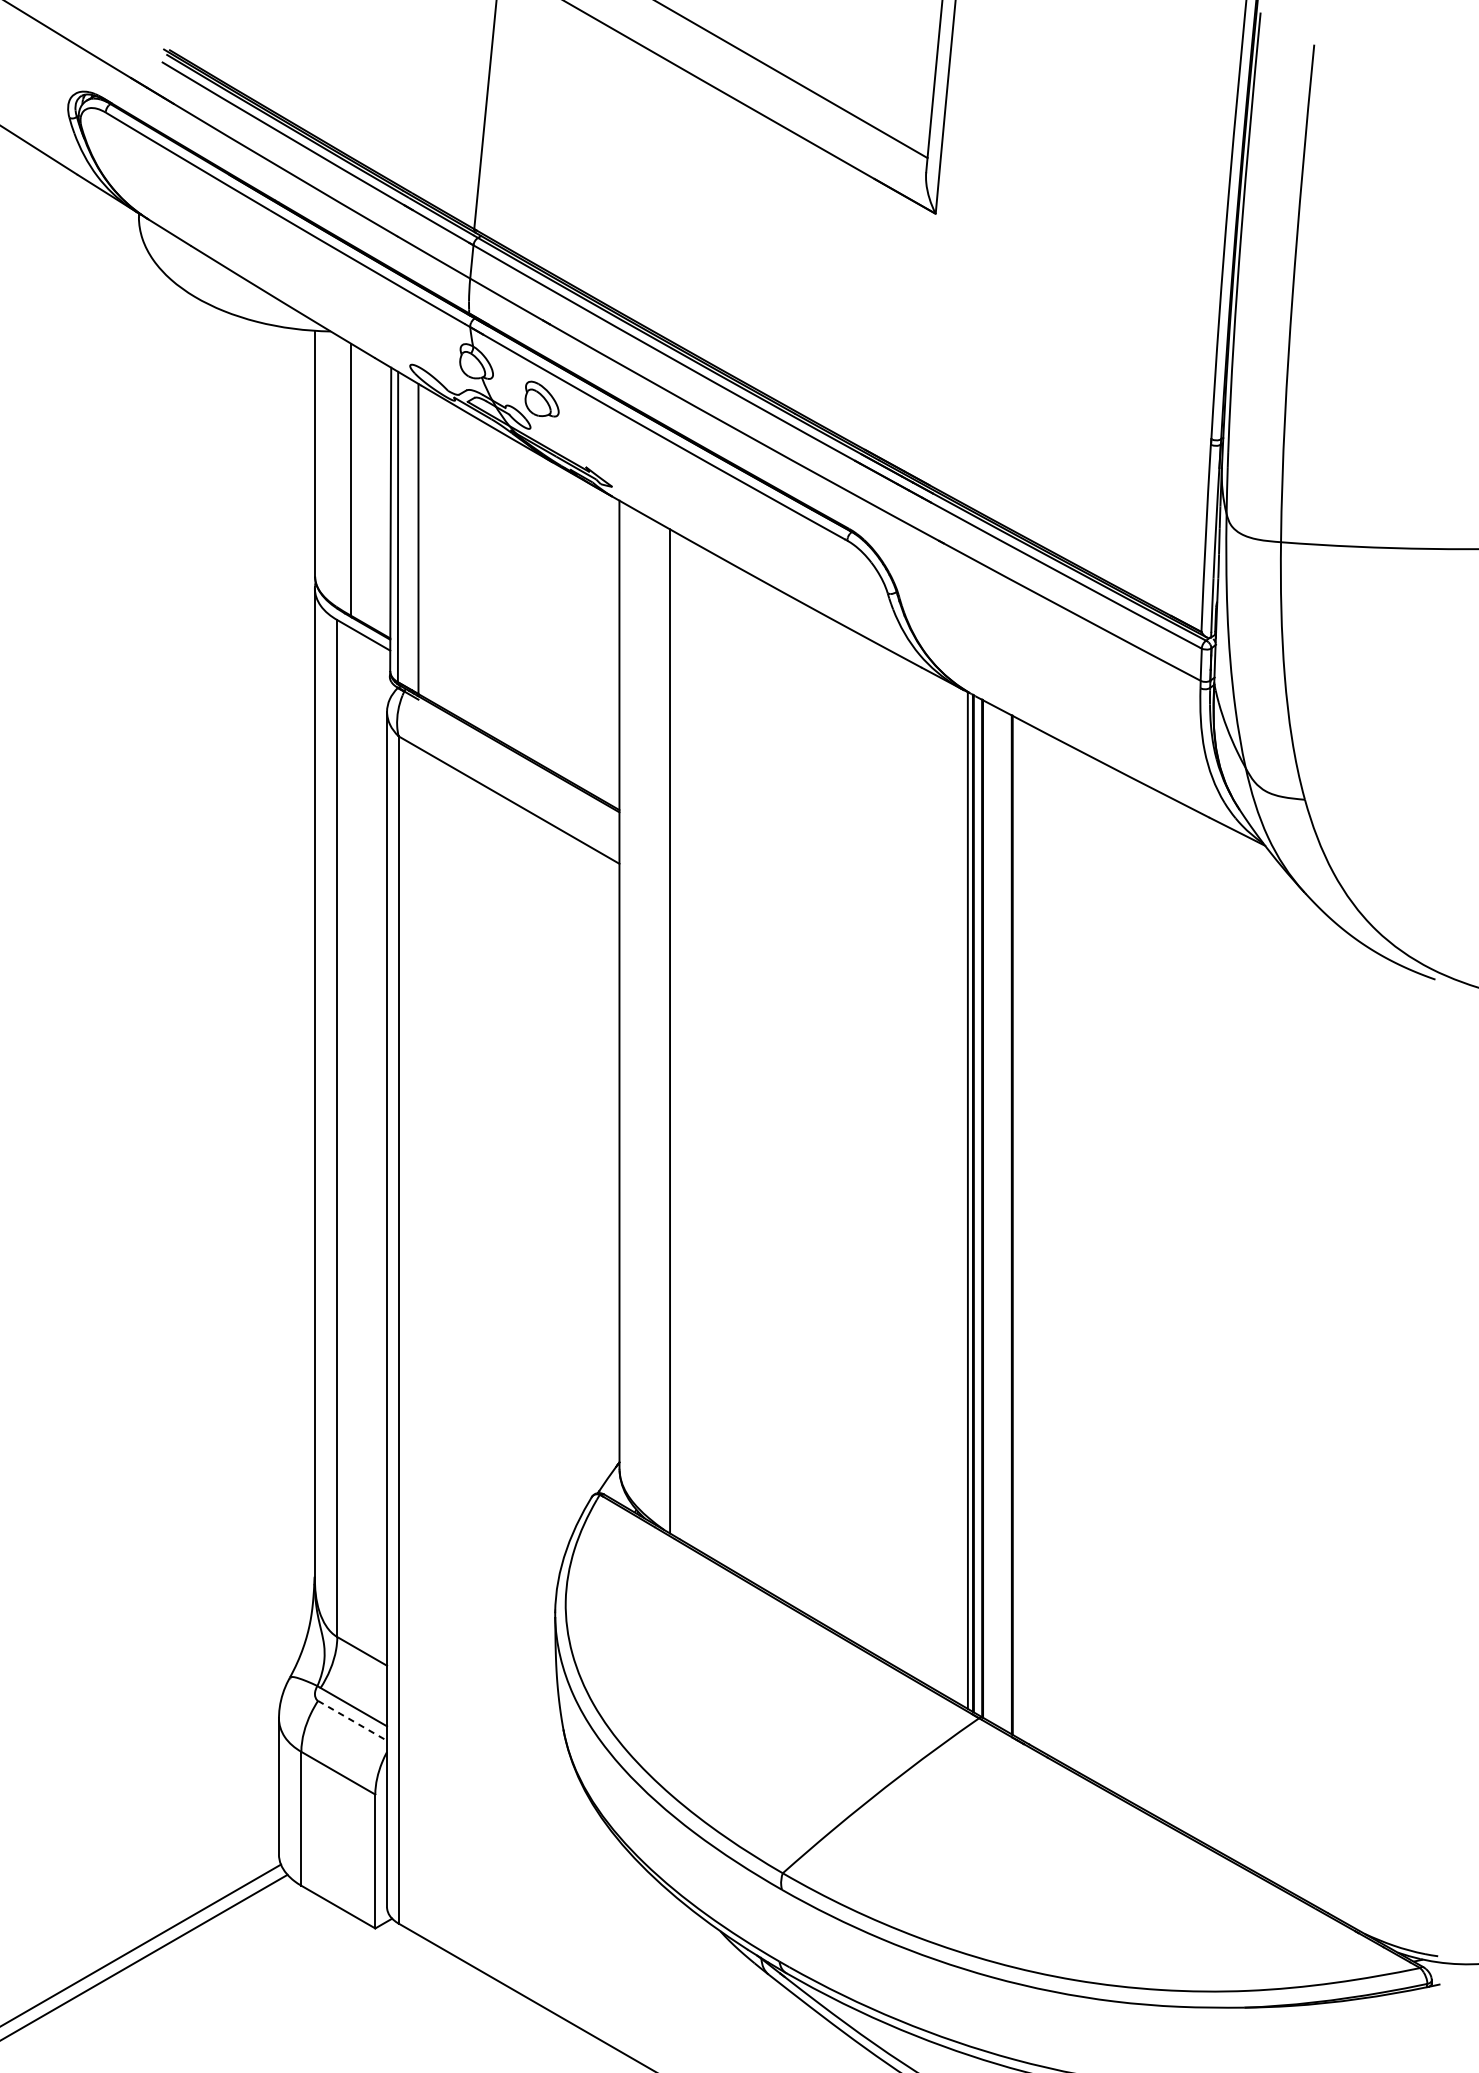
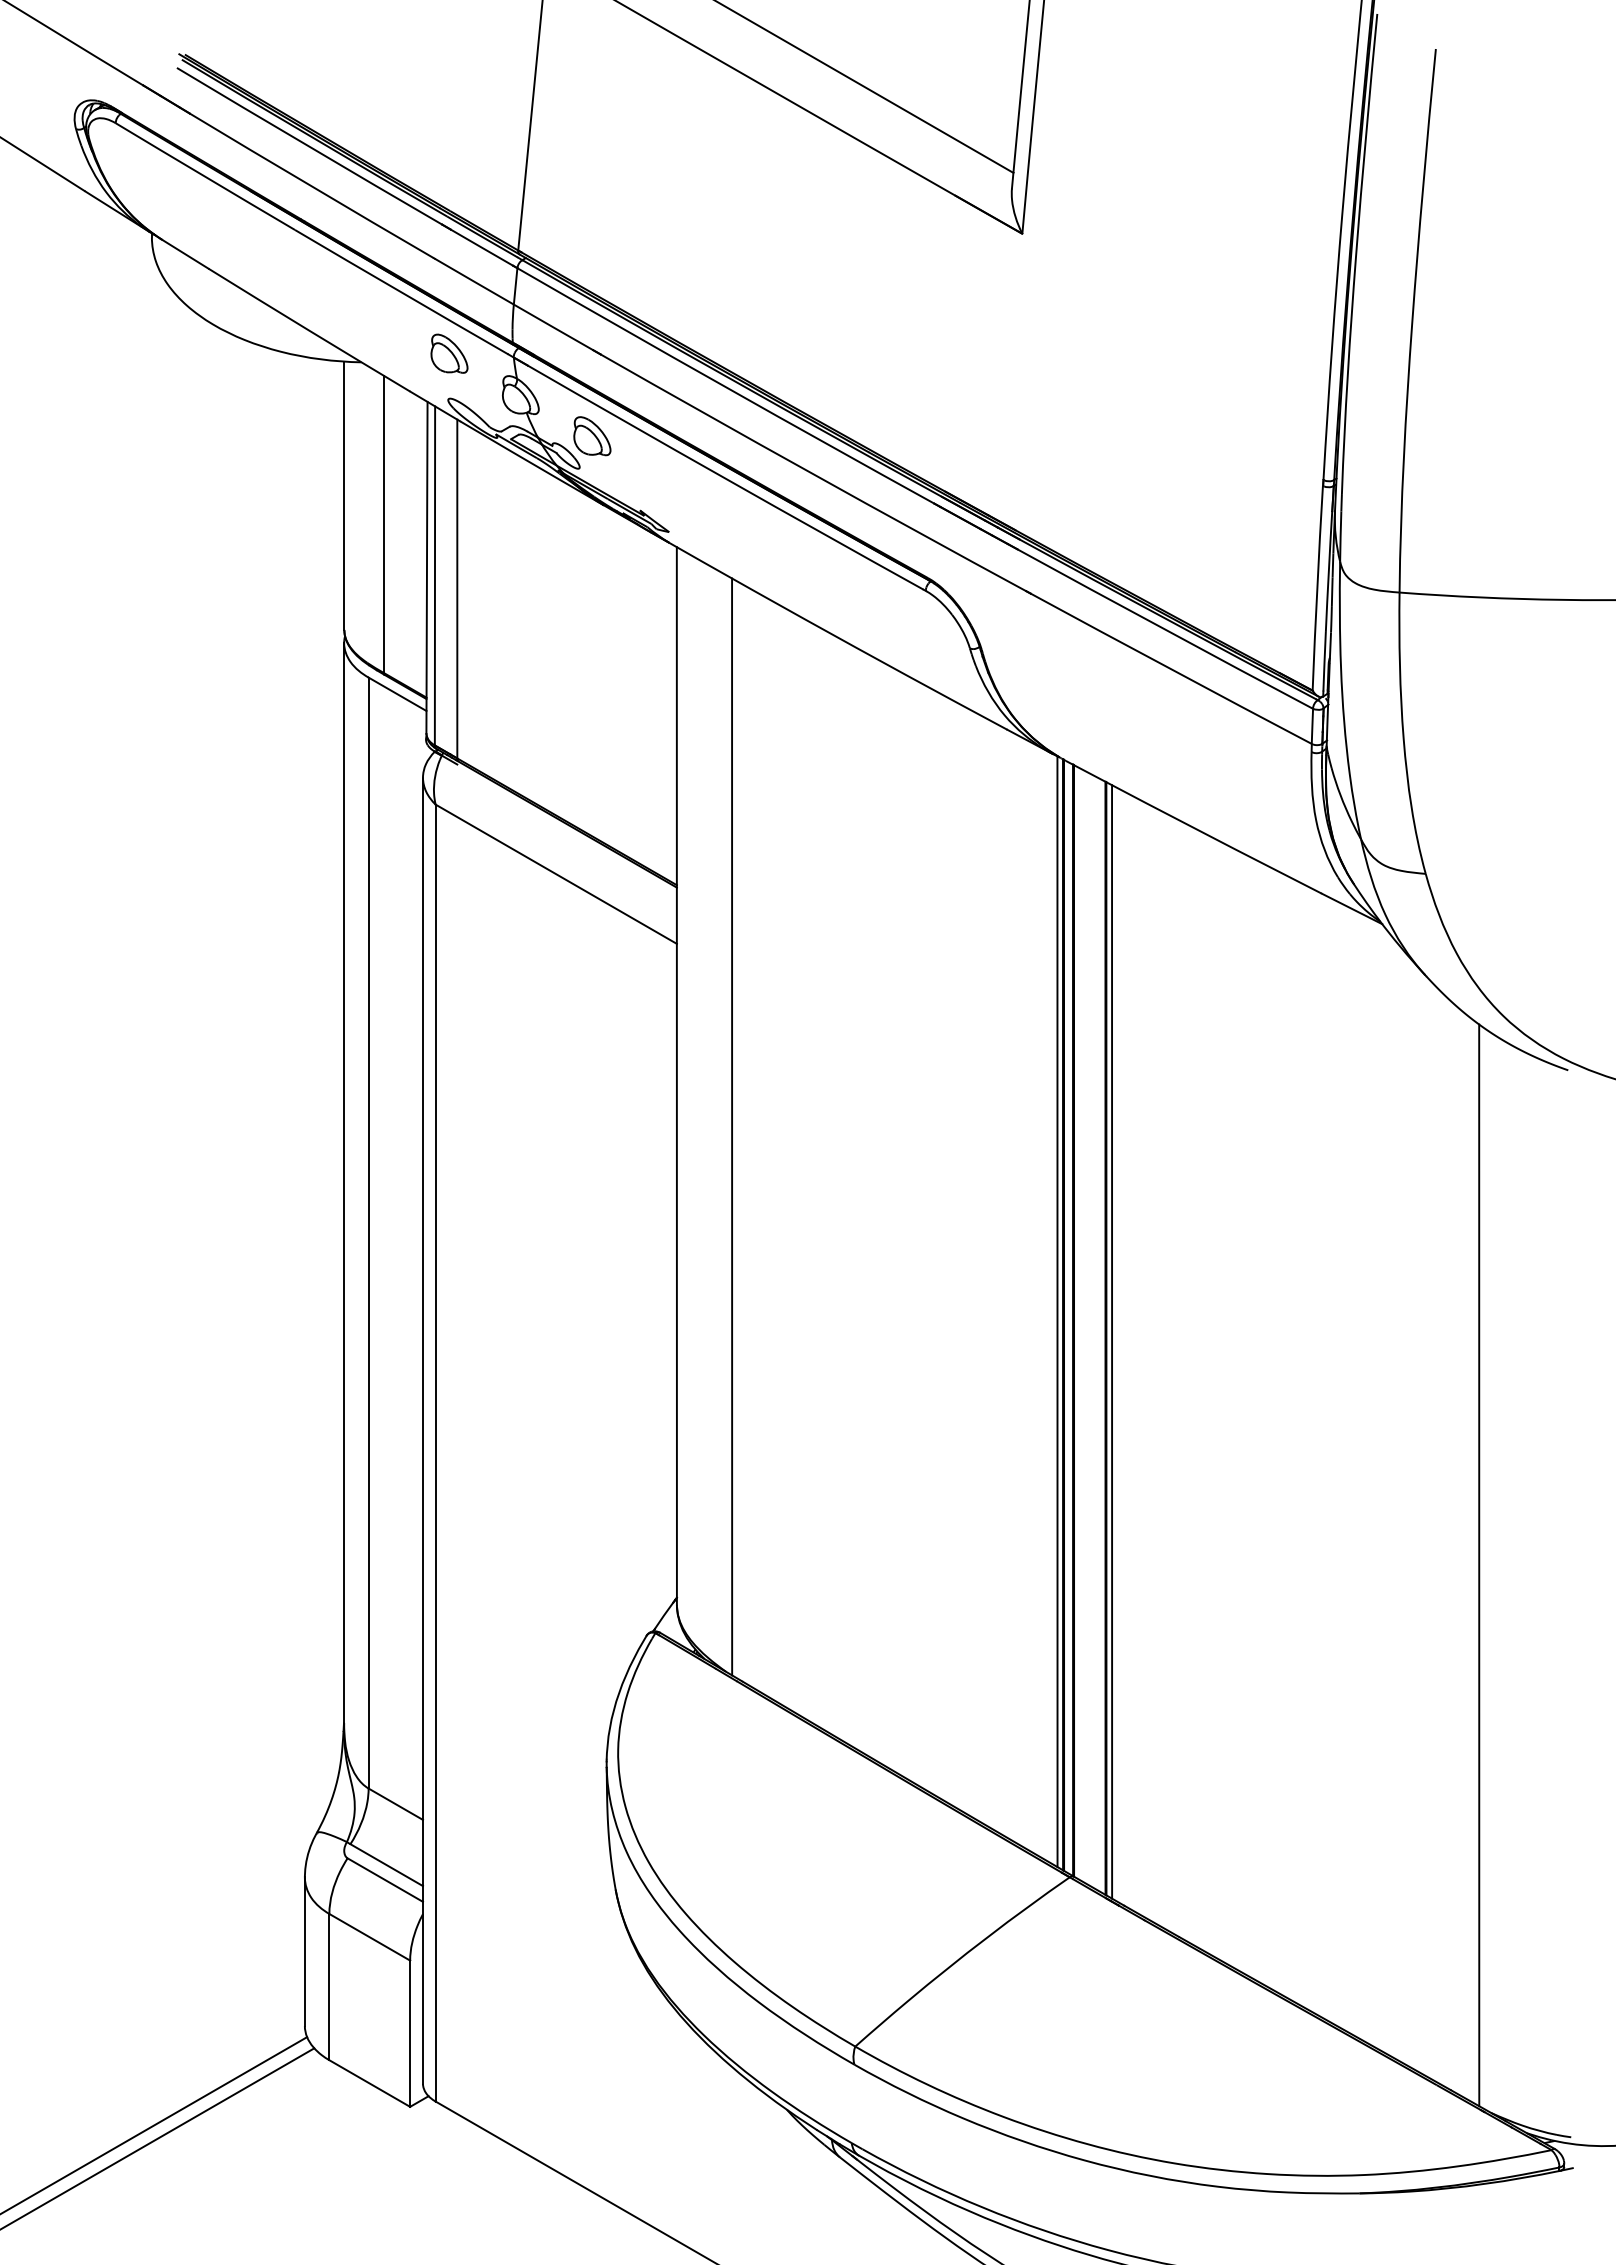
part: (411, 323) -> (449, 353), added
line: (1018, 1227) -> (1112, 1341), added
line: (1354, 1432) -> (1479, 1565), added
line: (352, 1721) -> (385, 1880), dashed -> solid

